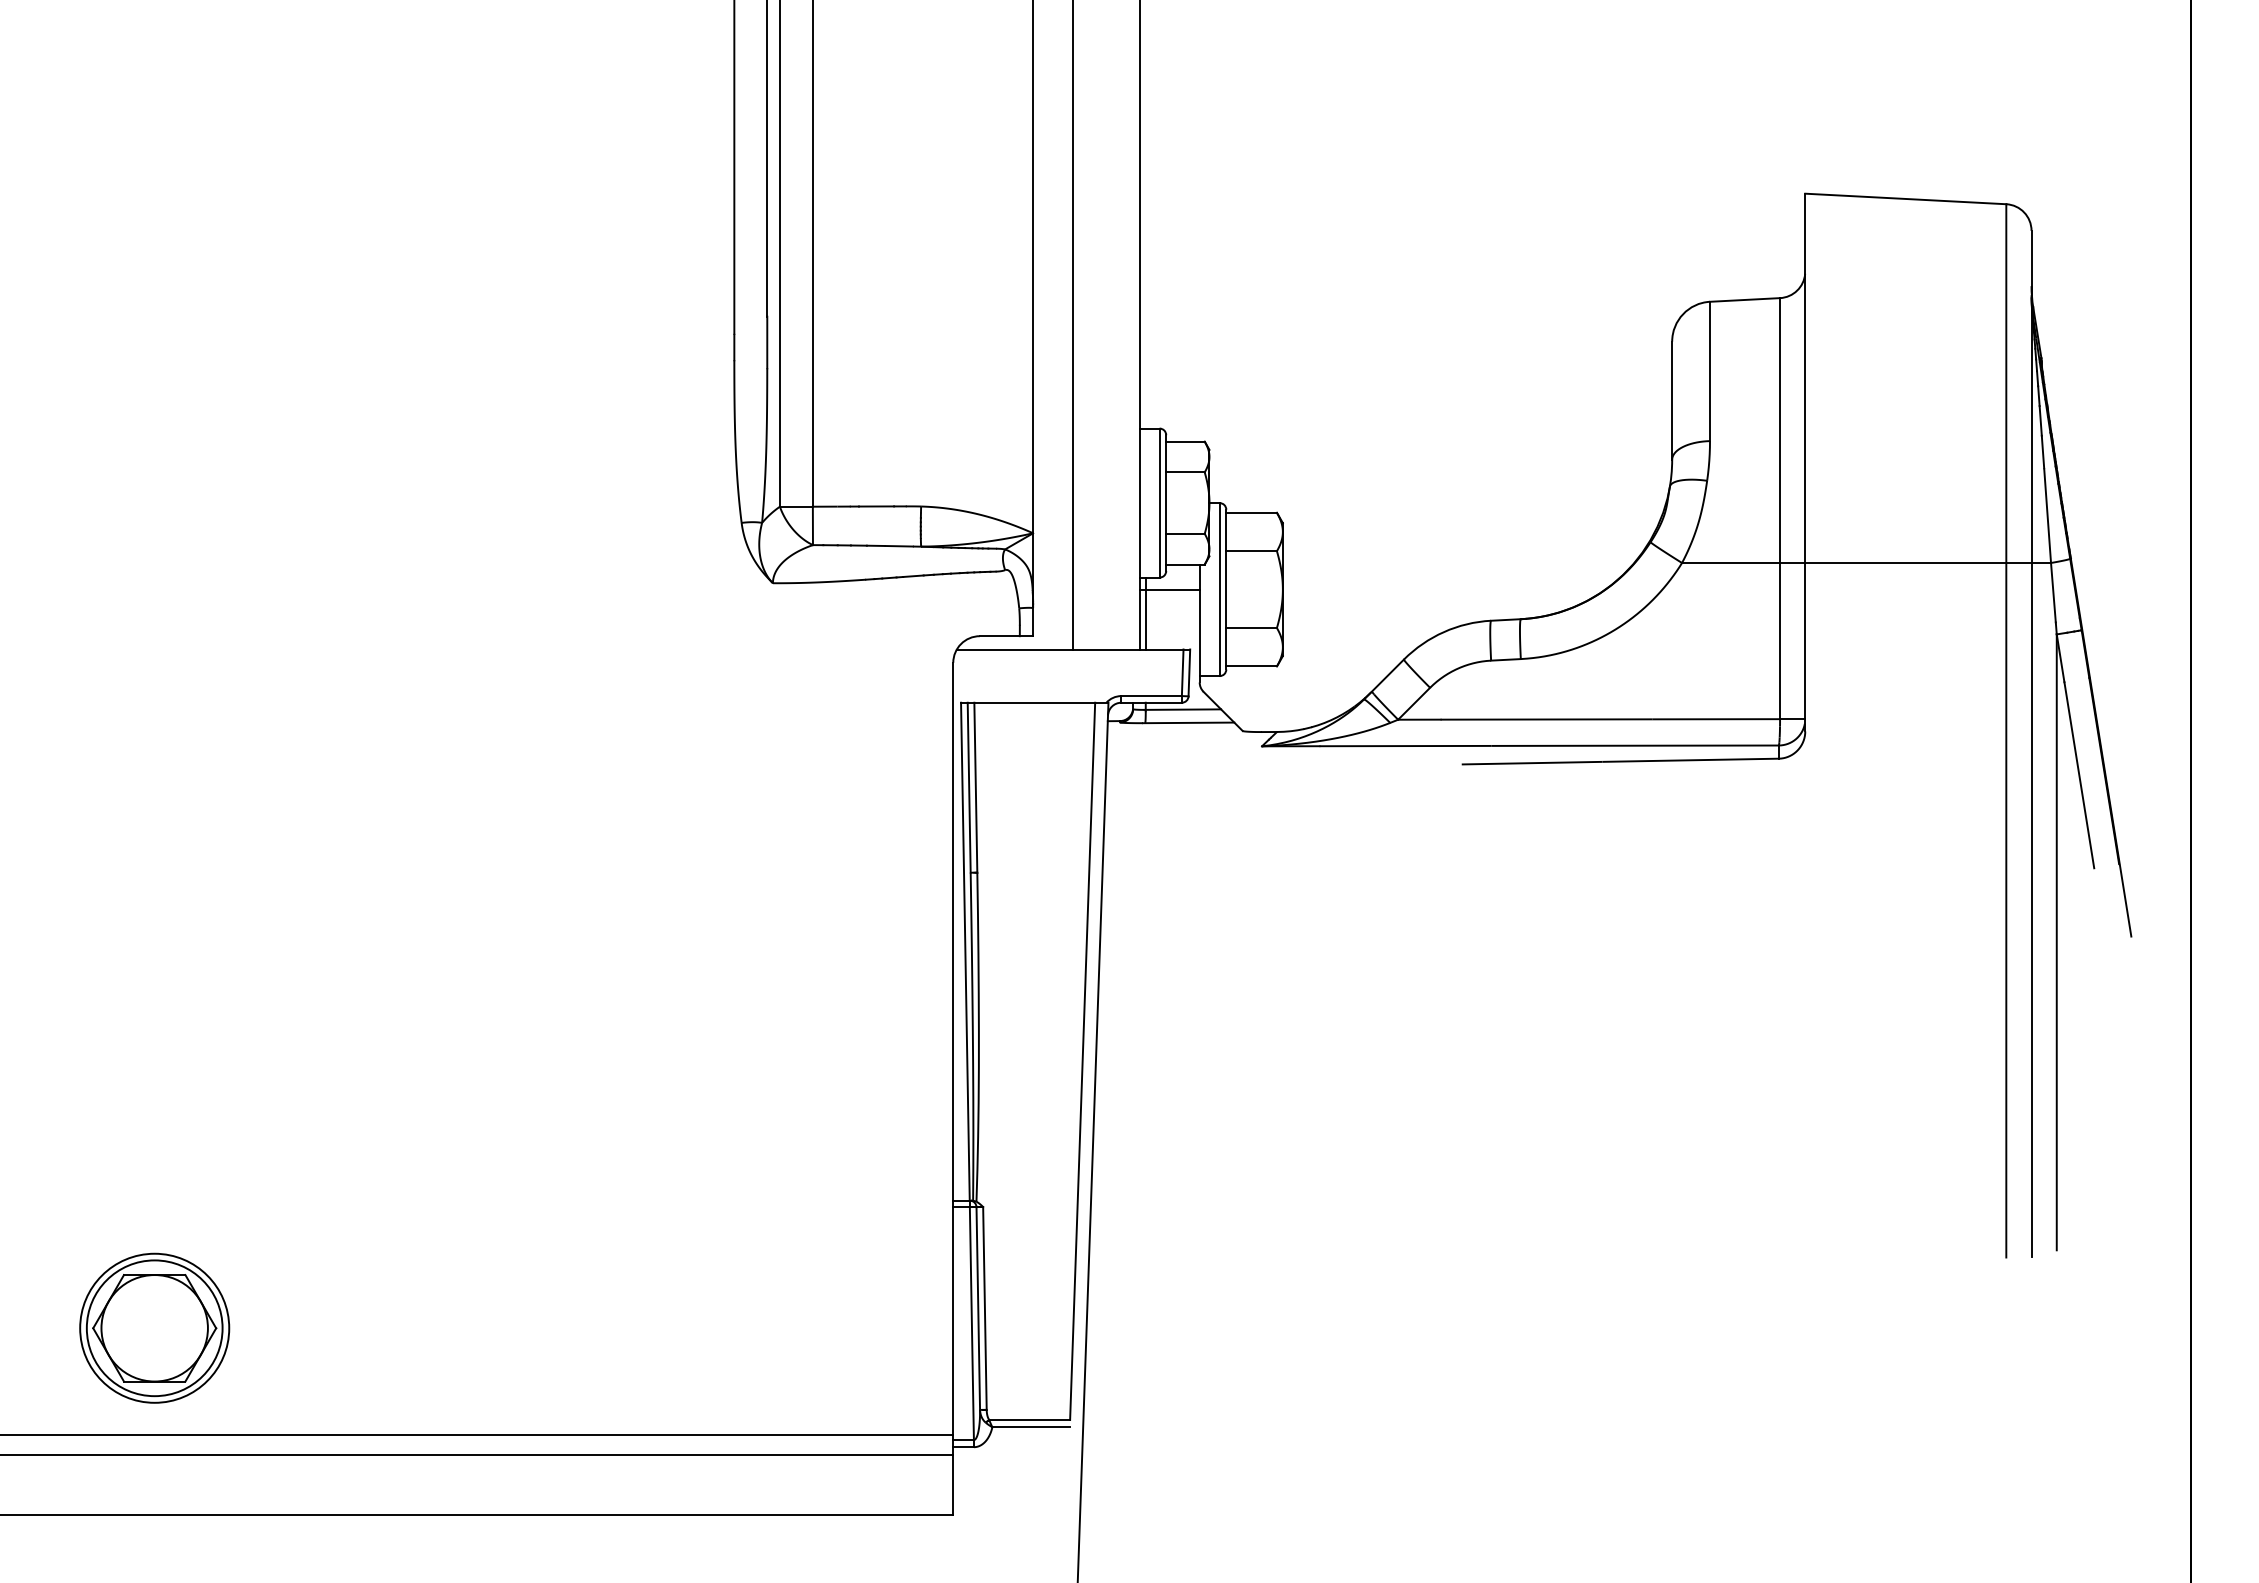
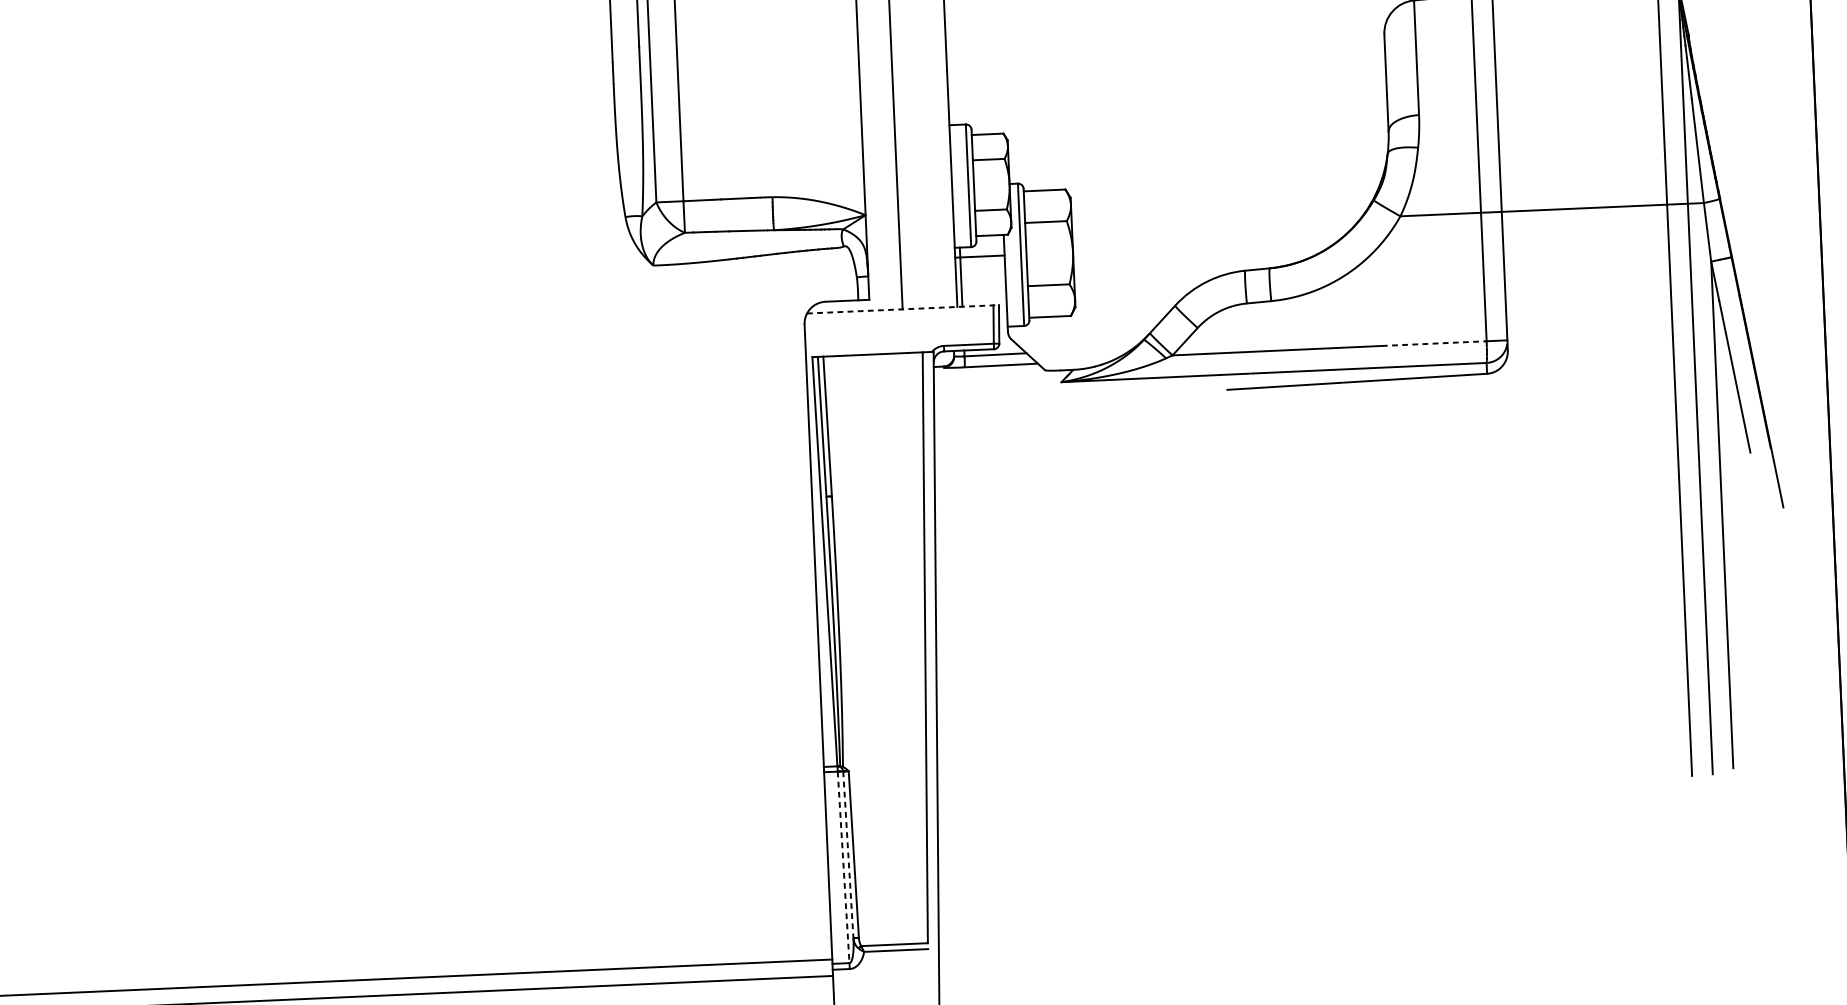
line: (1073, 649) -> (902, 309), solid -> dashed
line: (1717, 719) -> (1435, 343), solid -> dashed
line: (978, 1308) -> (848, 854), solid -> dashed
line: (971, 1323) -> (843, 867), solid -> dashed
part: (154, 1327) -> (171, 899), removed

